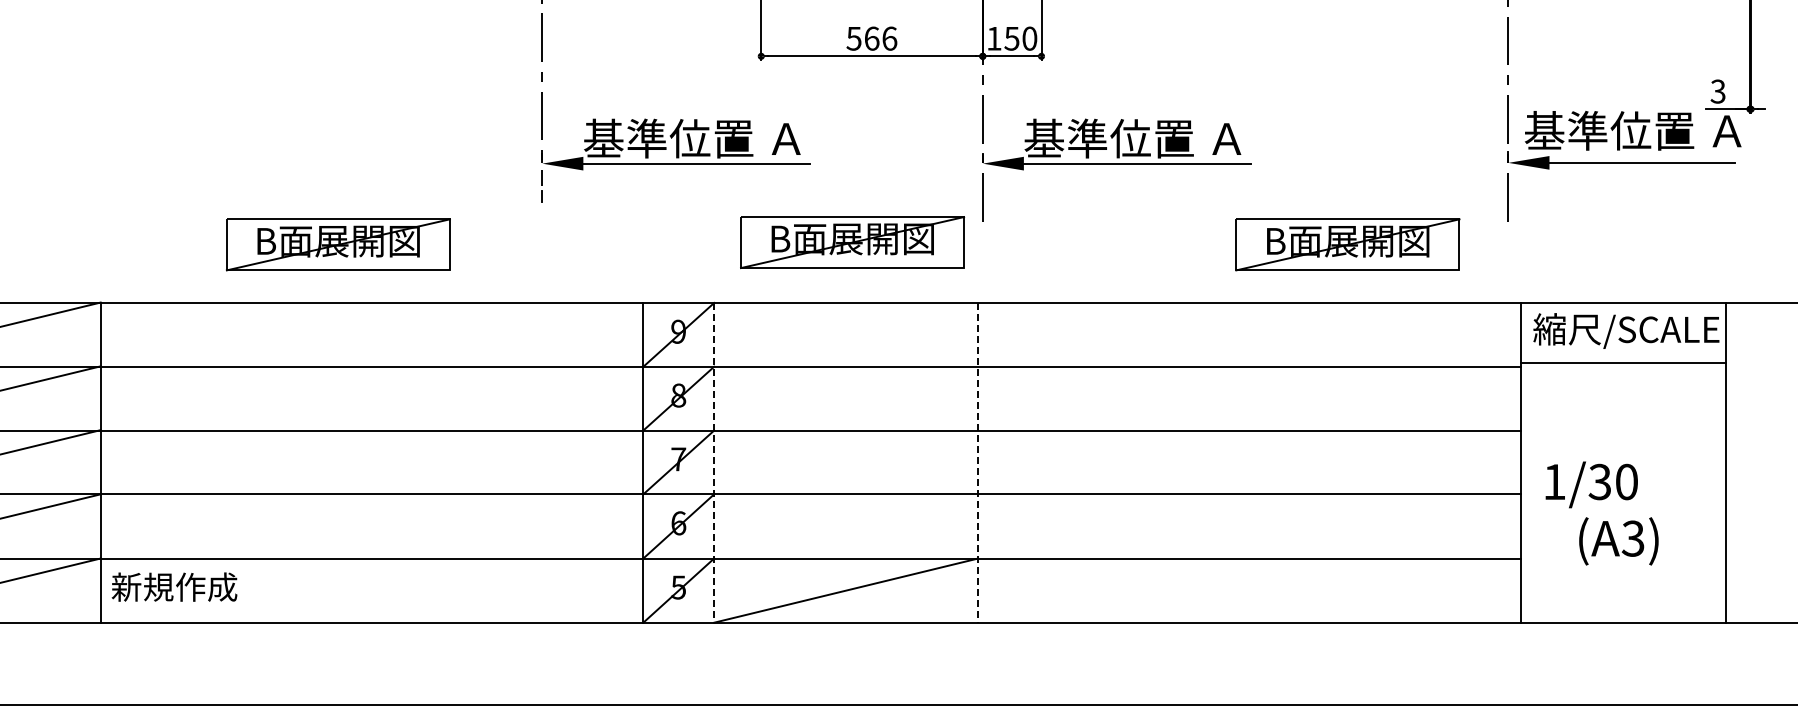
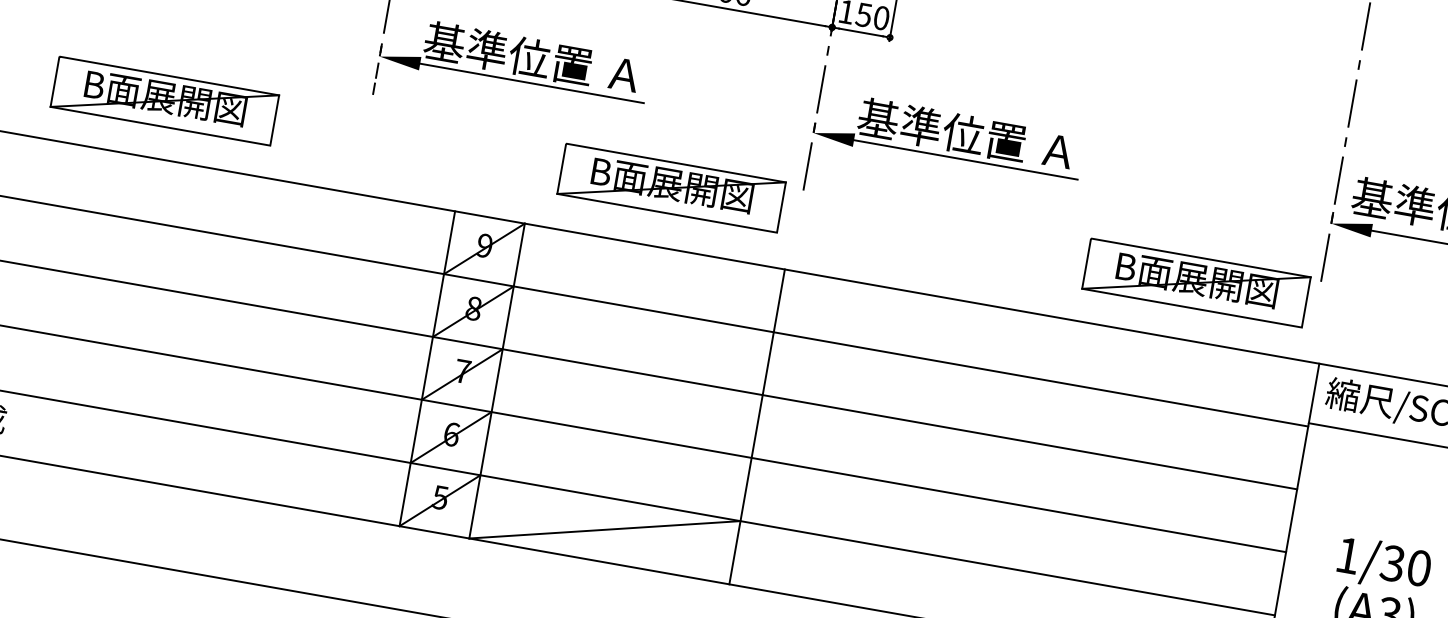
part: (1347, 244) -> (1196, 282), moved
line: (714, 462) -> (497, 380), dashed -> solid
line: (978, 462) -> (757, 426), dashed -> solid
text: (1591, 484) -> (1384, 564), moved

